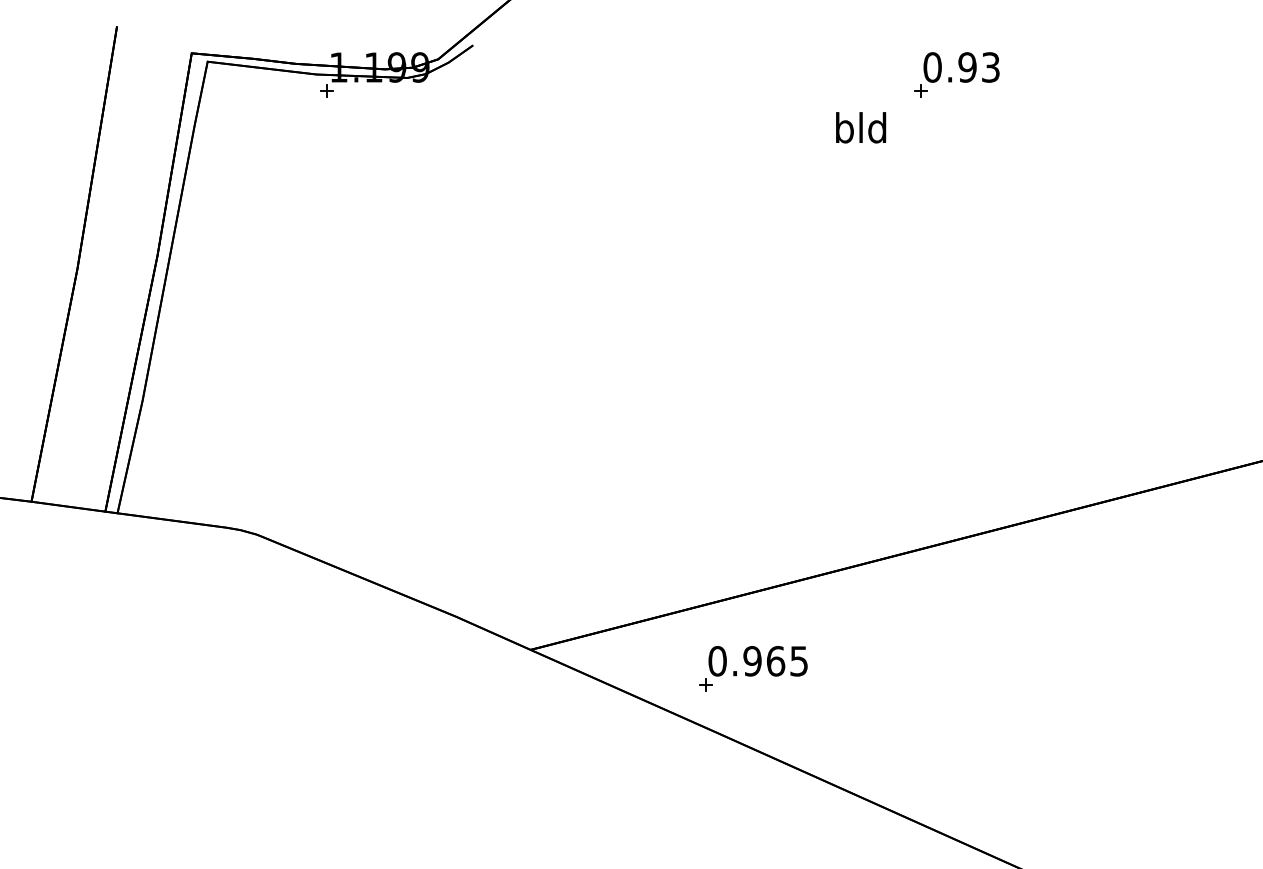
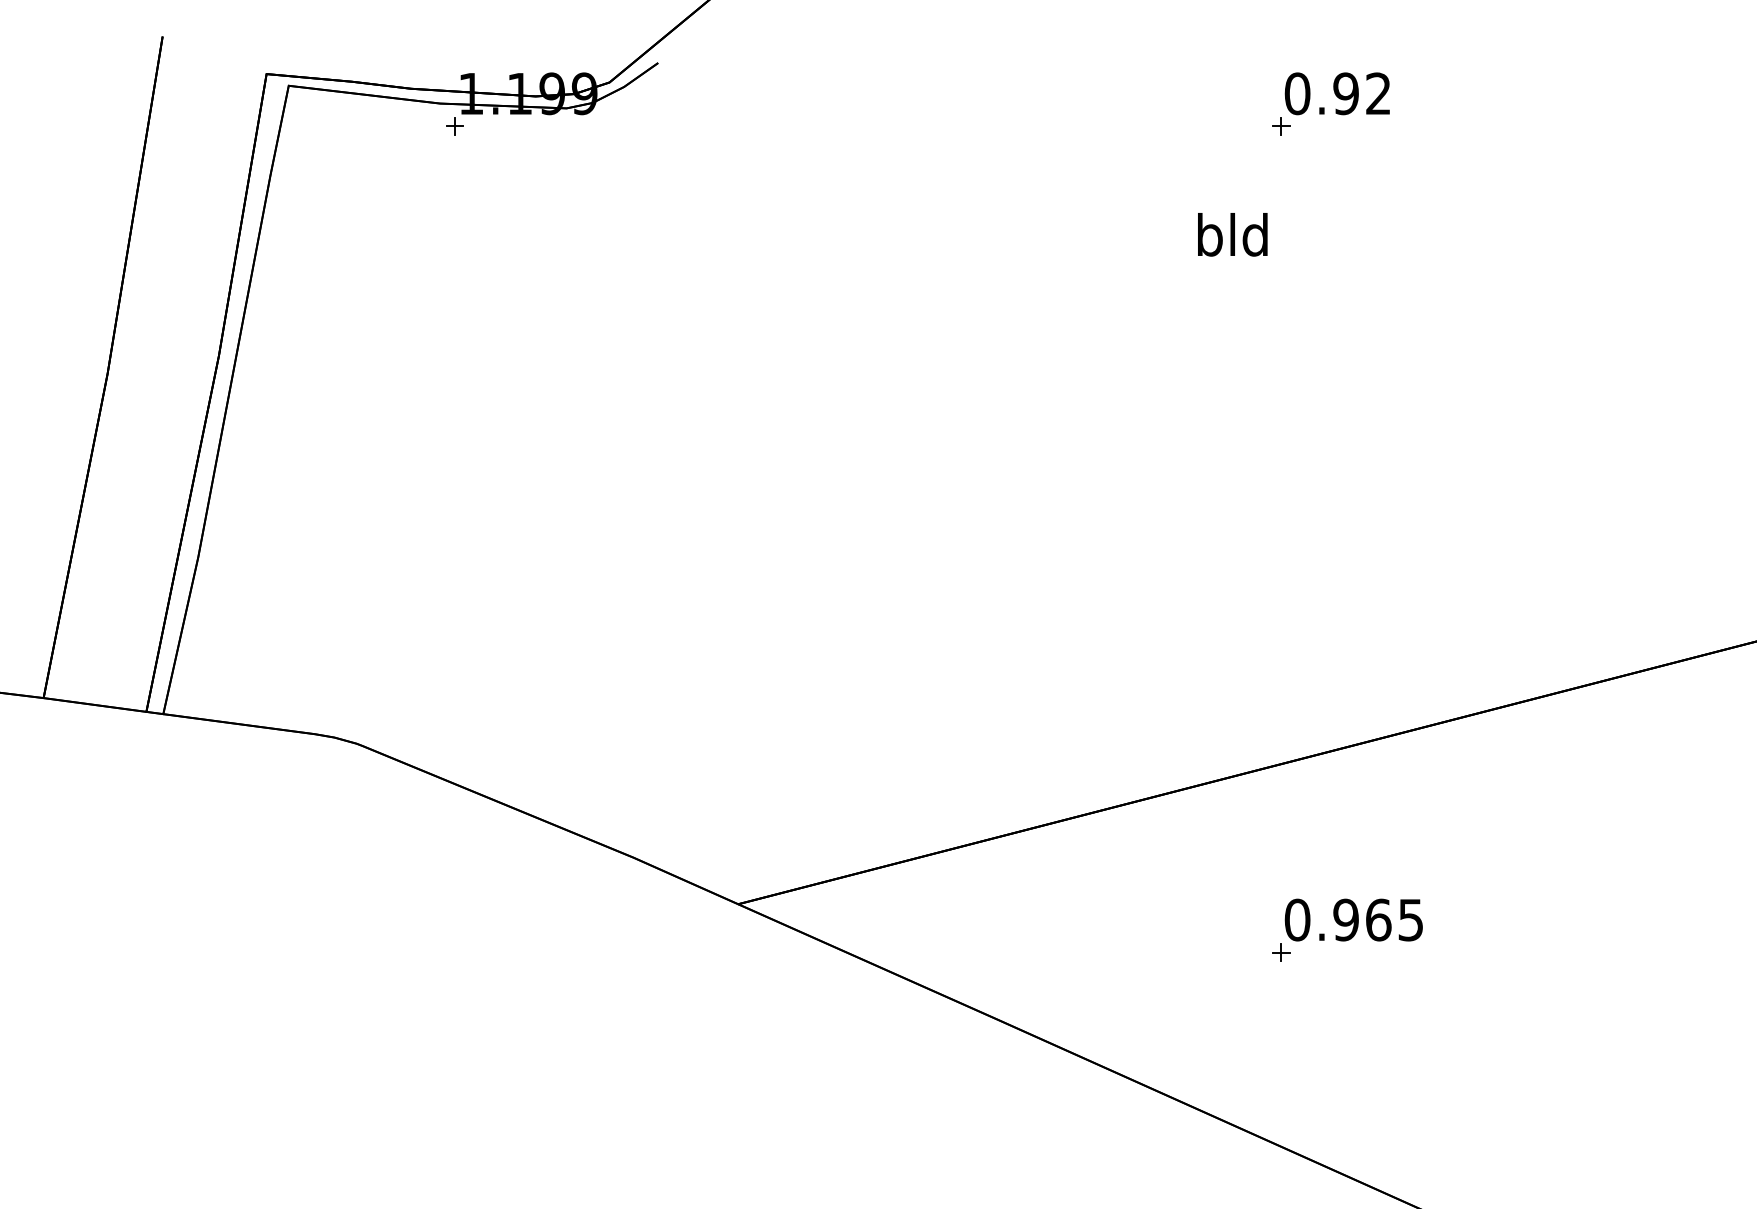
text: (990, 67) -> (1378, 93), 0.93 -> 0.92
text: (861, 127) -> (1233, 234), moved
part: (753, 668) -> (1347, 930), moved

